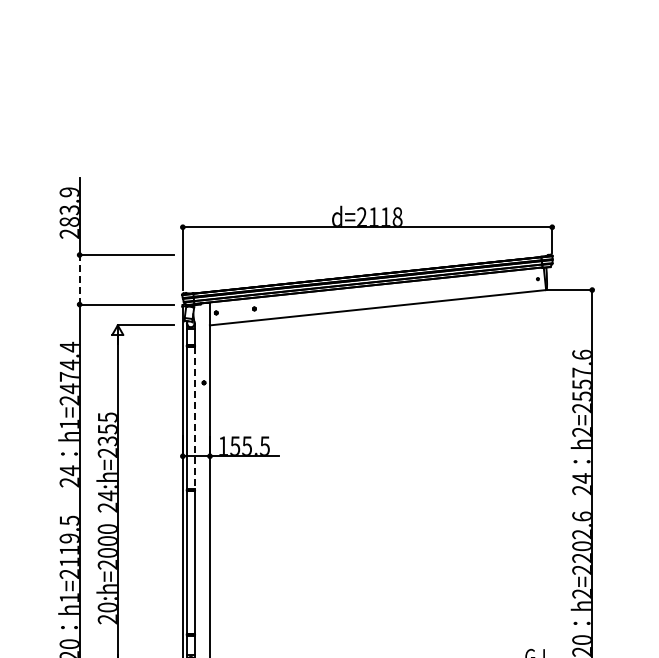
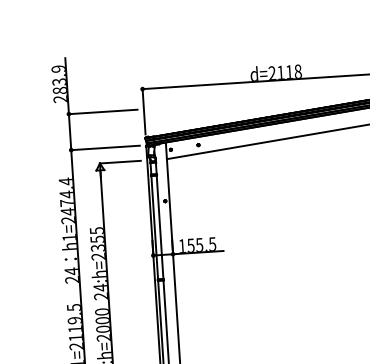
line: (79, 279) -> (69, 131), dashed -> solid
line: (194, 418) -> (160, 227), dashed -> solid

